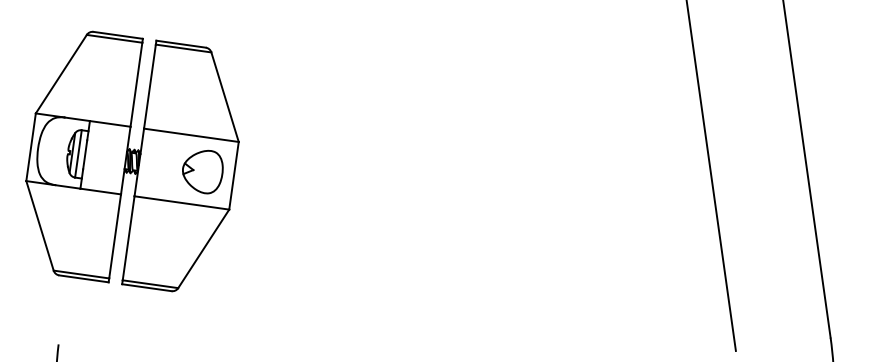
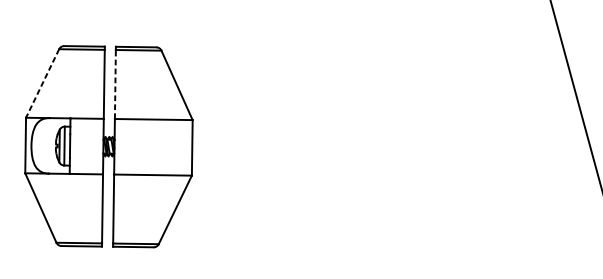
line: (61, 74) -> (42, 83), solid -> dashed
line: (150, 86) -> (115, 84), solid -> dashed
part: (202, 171) -> (166, 147), removed

